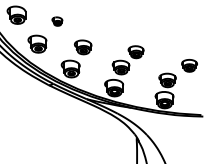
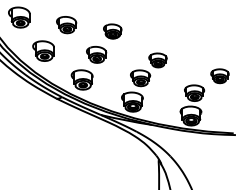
part: (57, 21) -> (66, 24), size x1.67
part: (96, 27) -> (112, 31), added

